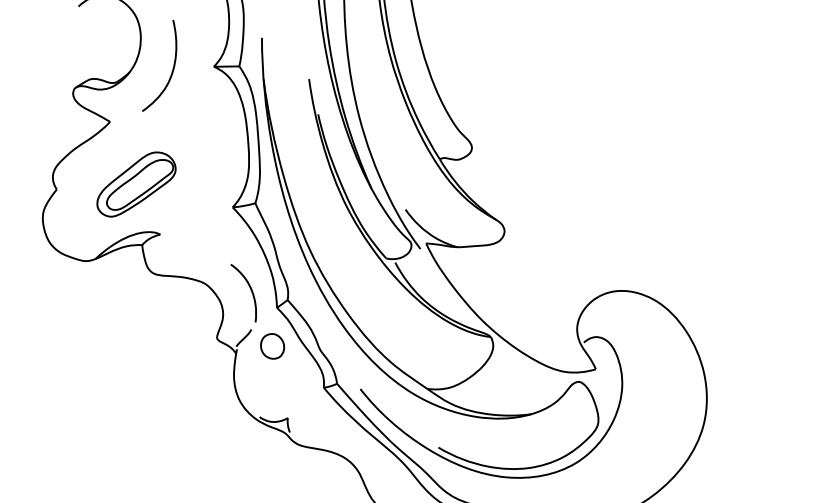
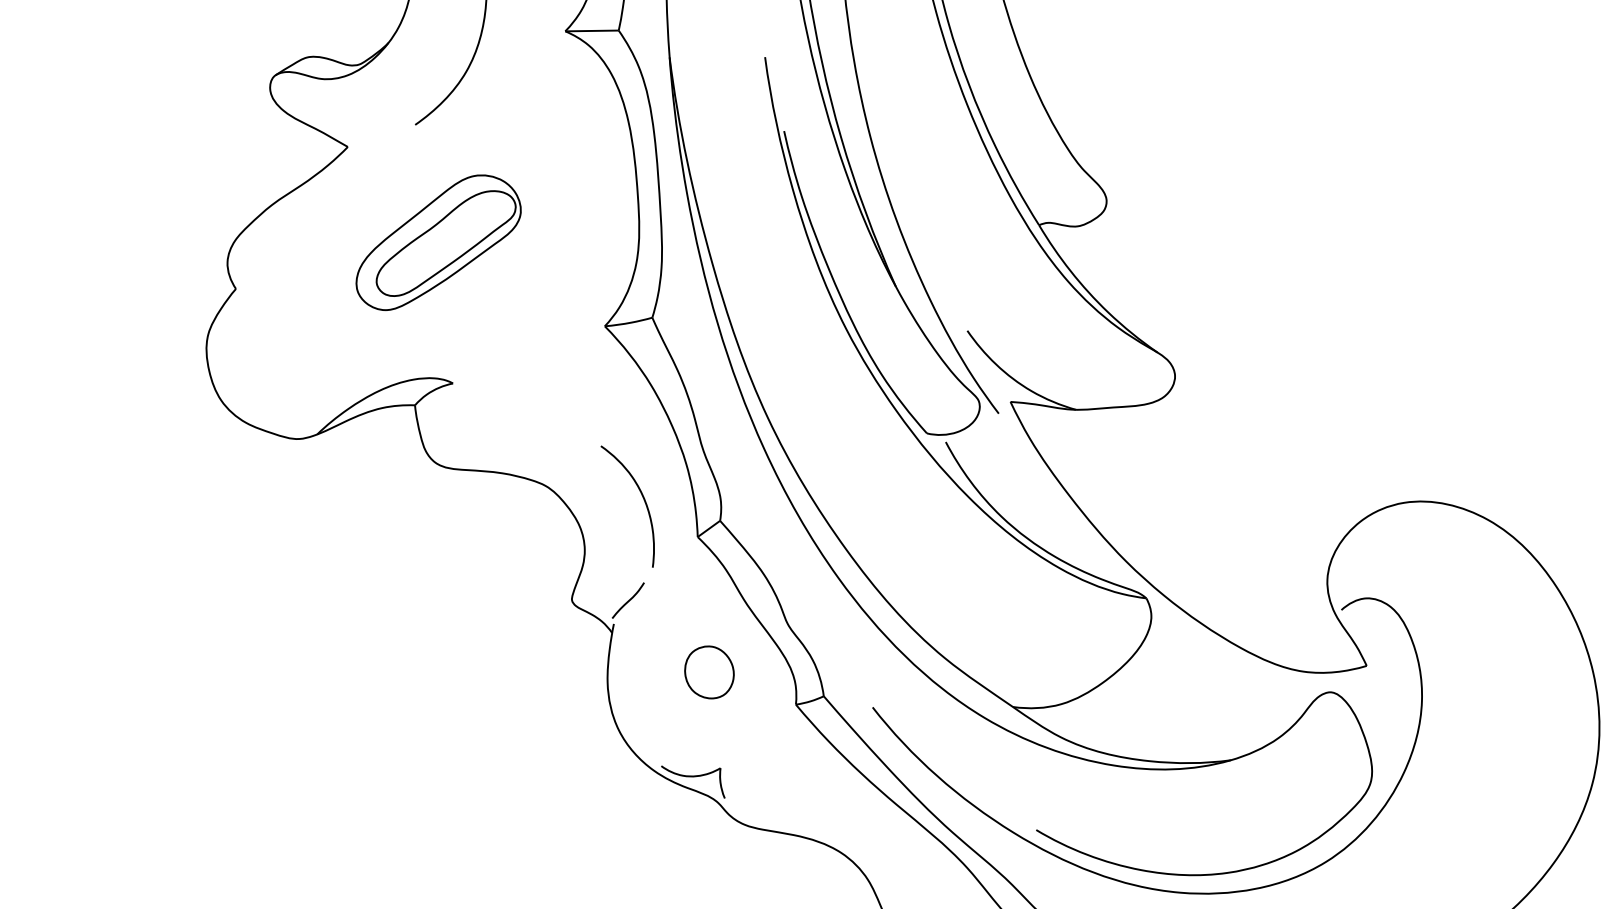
part: (136, 184) -> (438, 242), moved
part: (272, 346) -> (709, 672), moved

